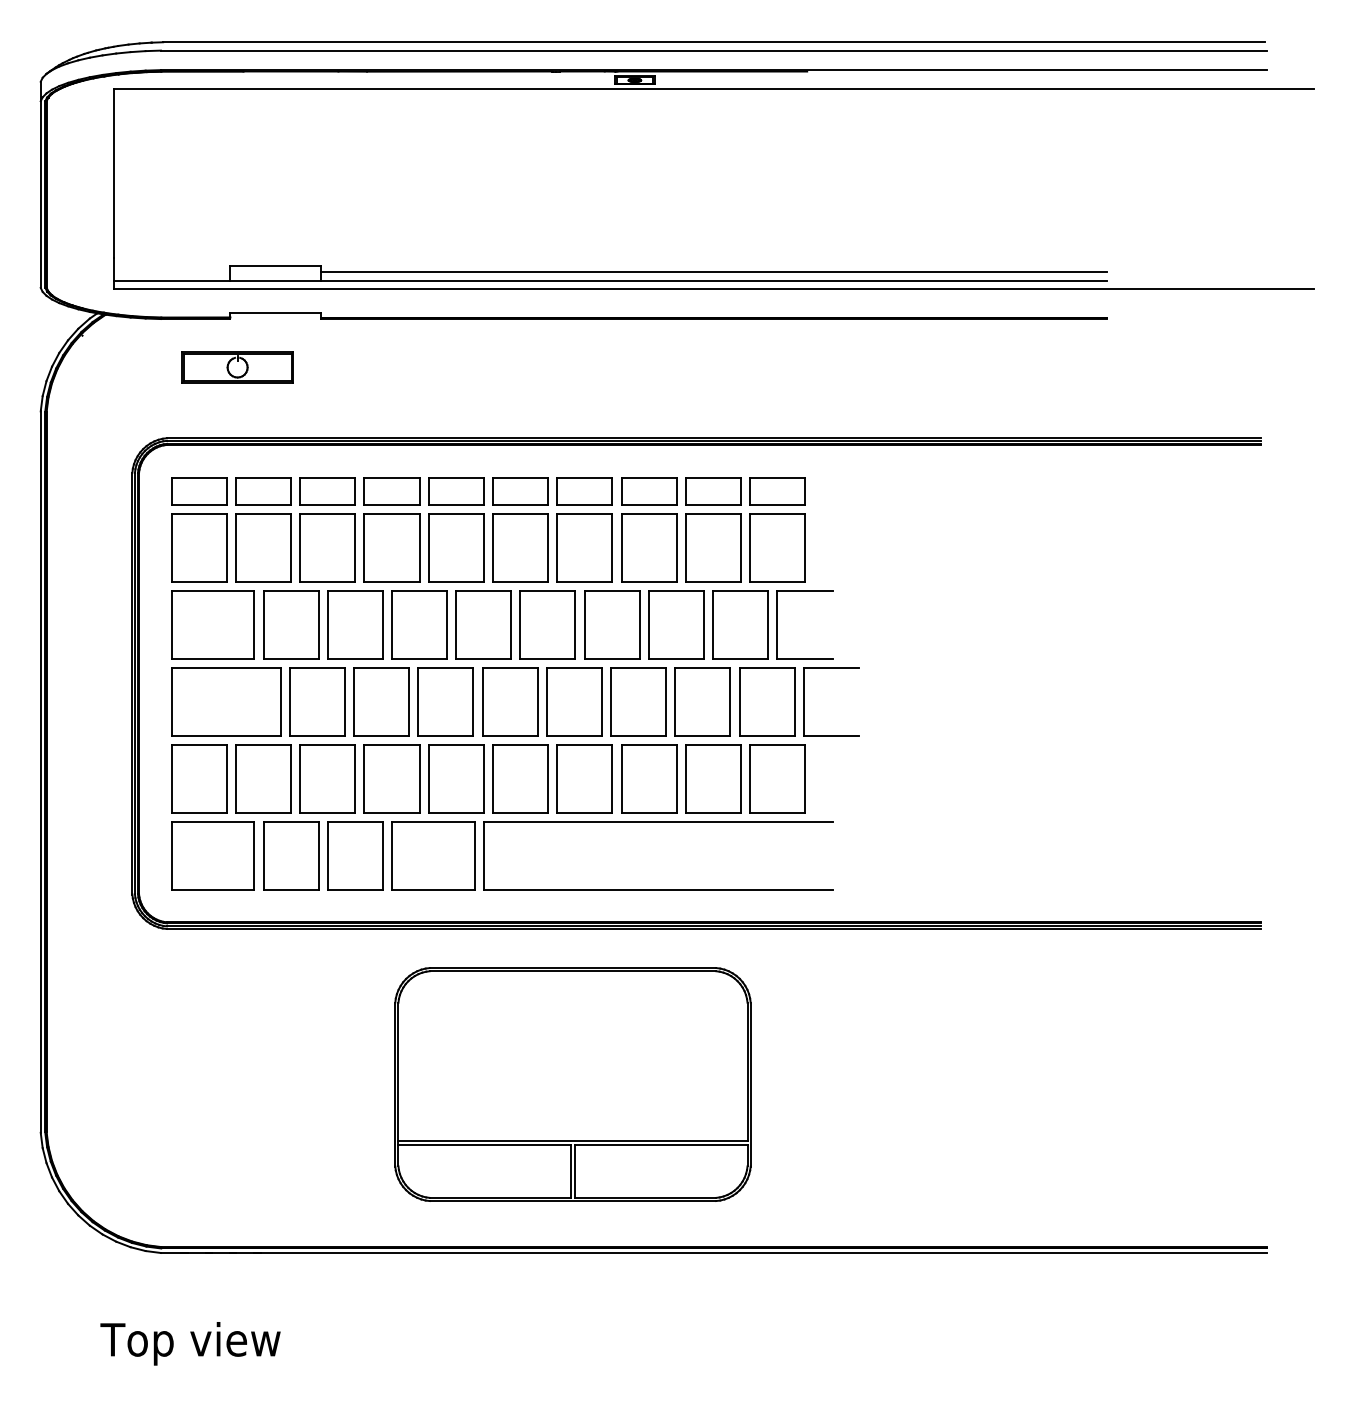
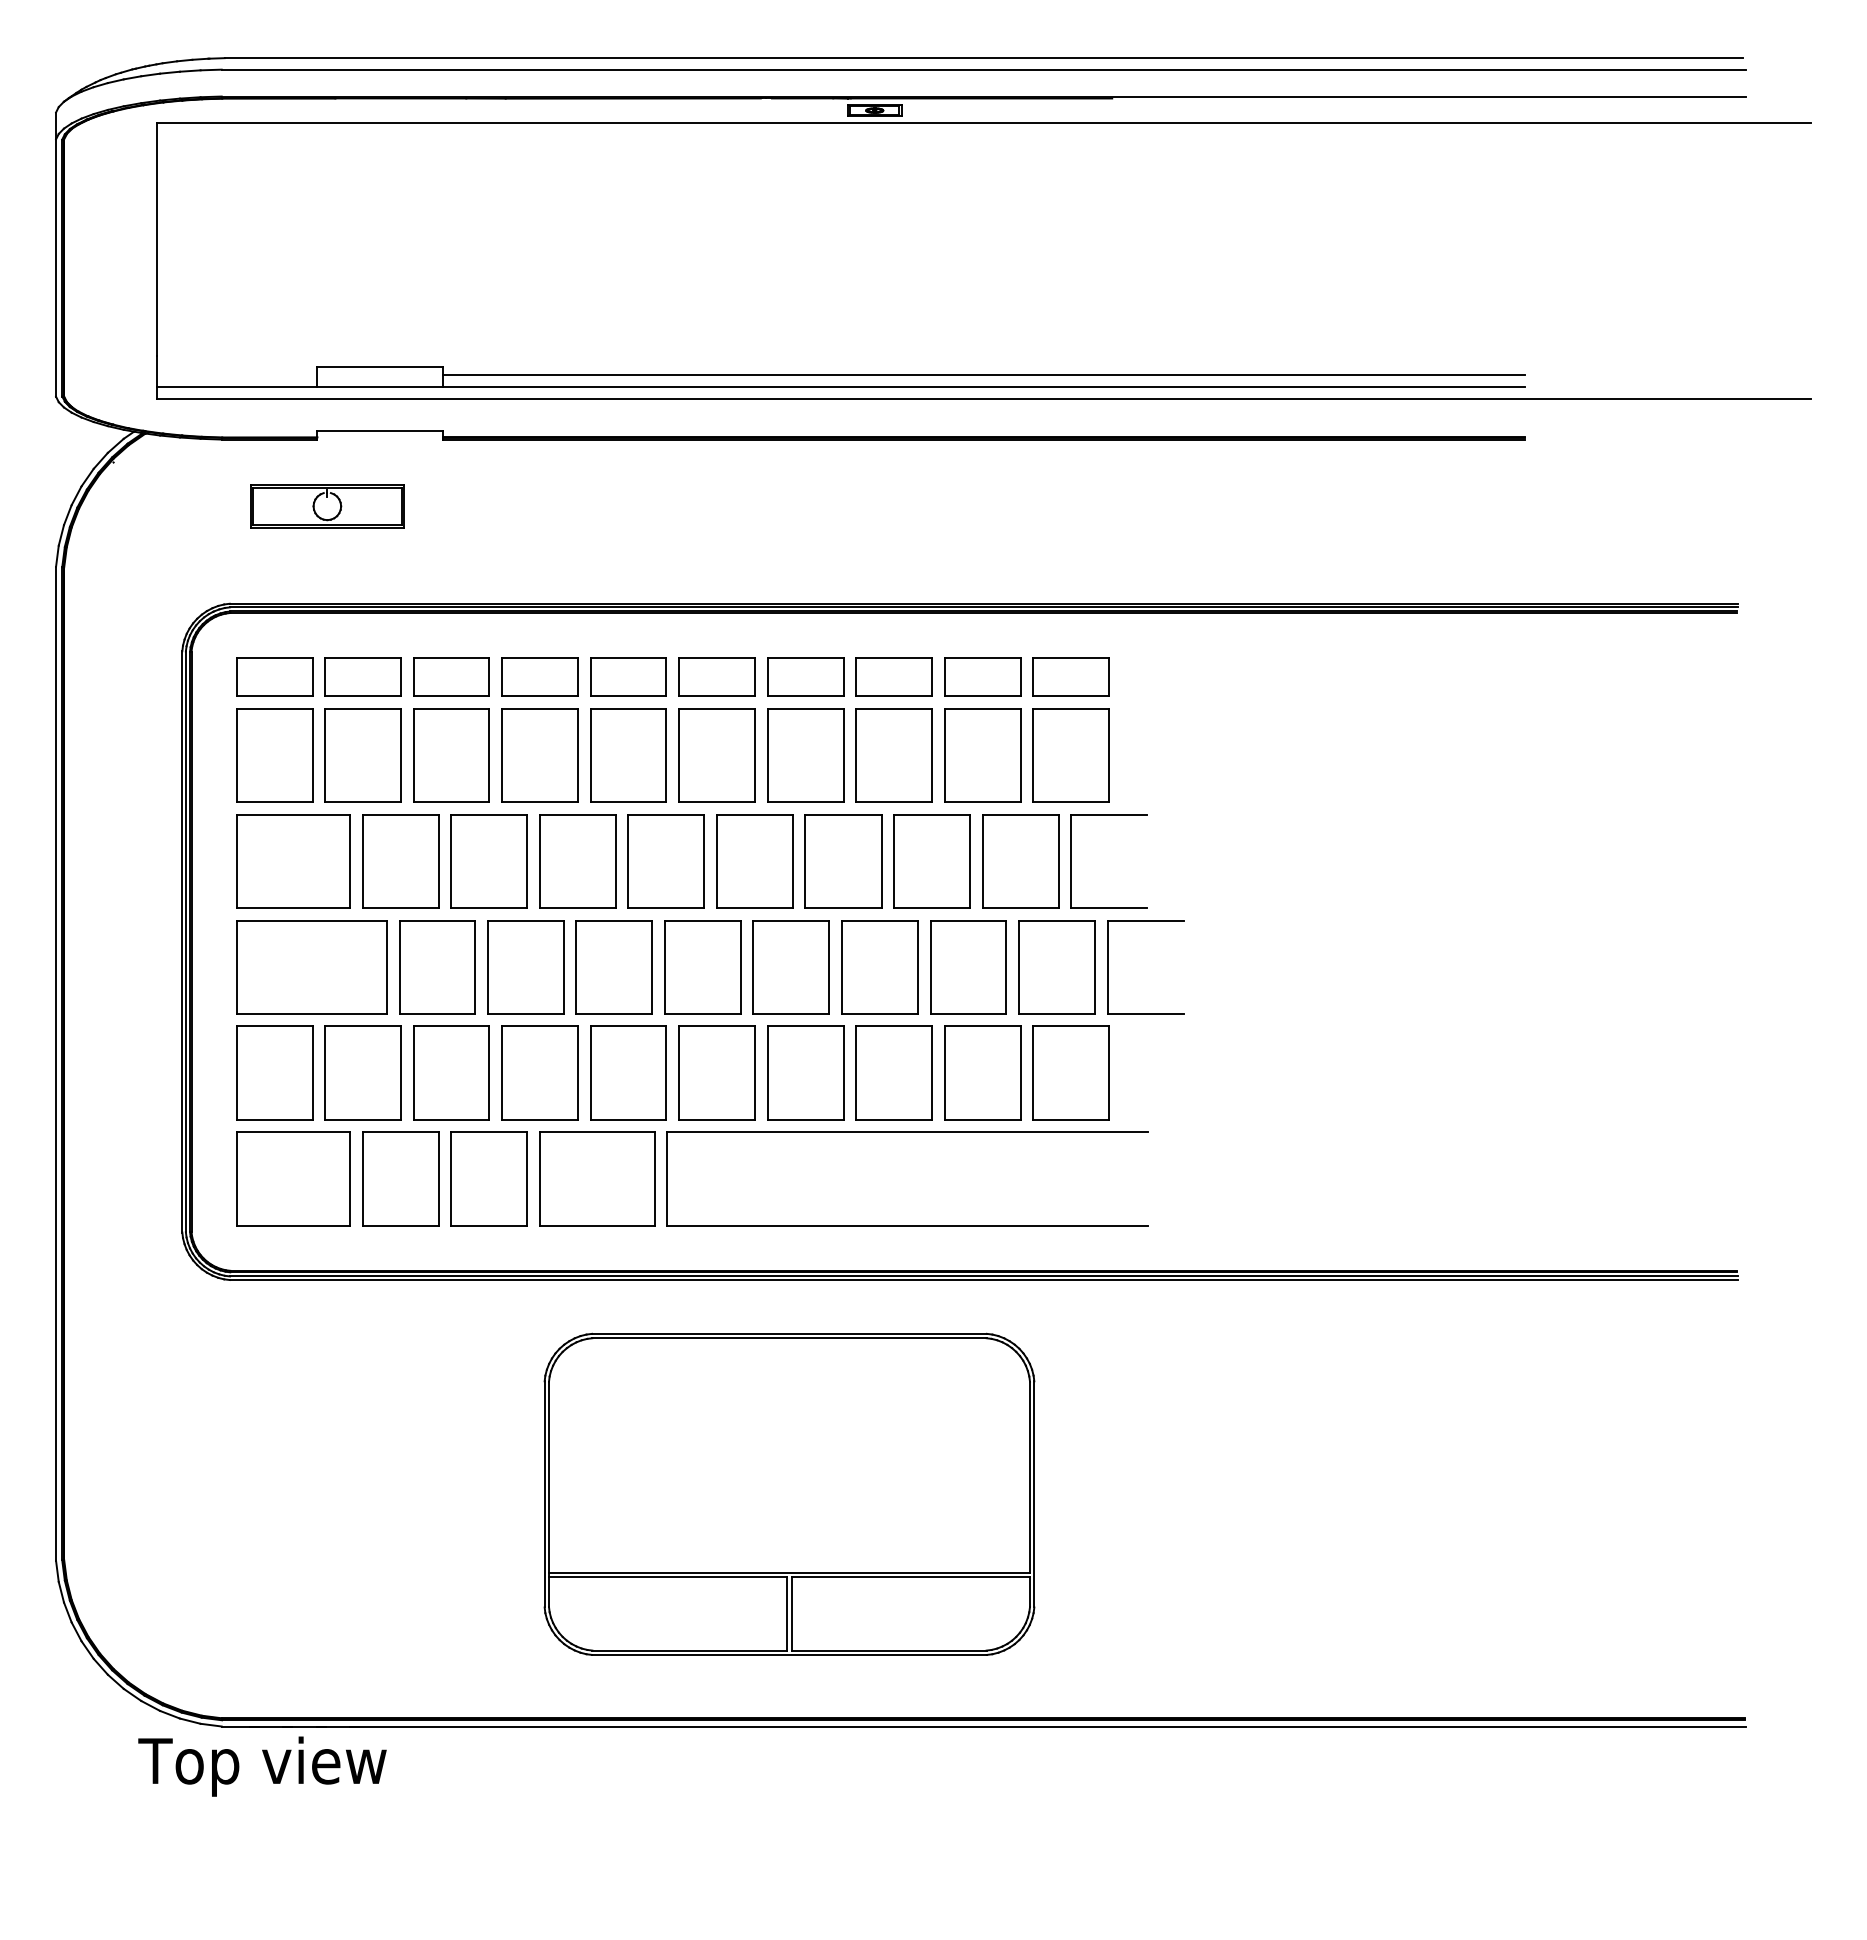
text: (190, 1343) -> (262, 1766), moved

